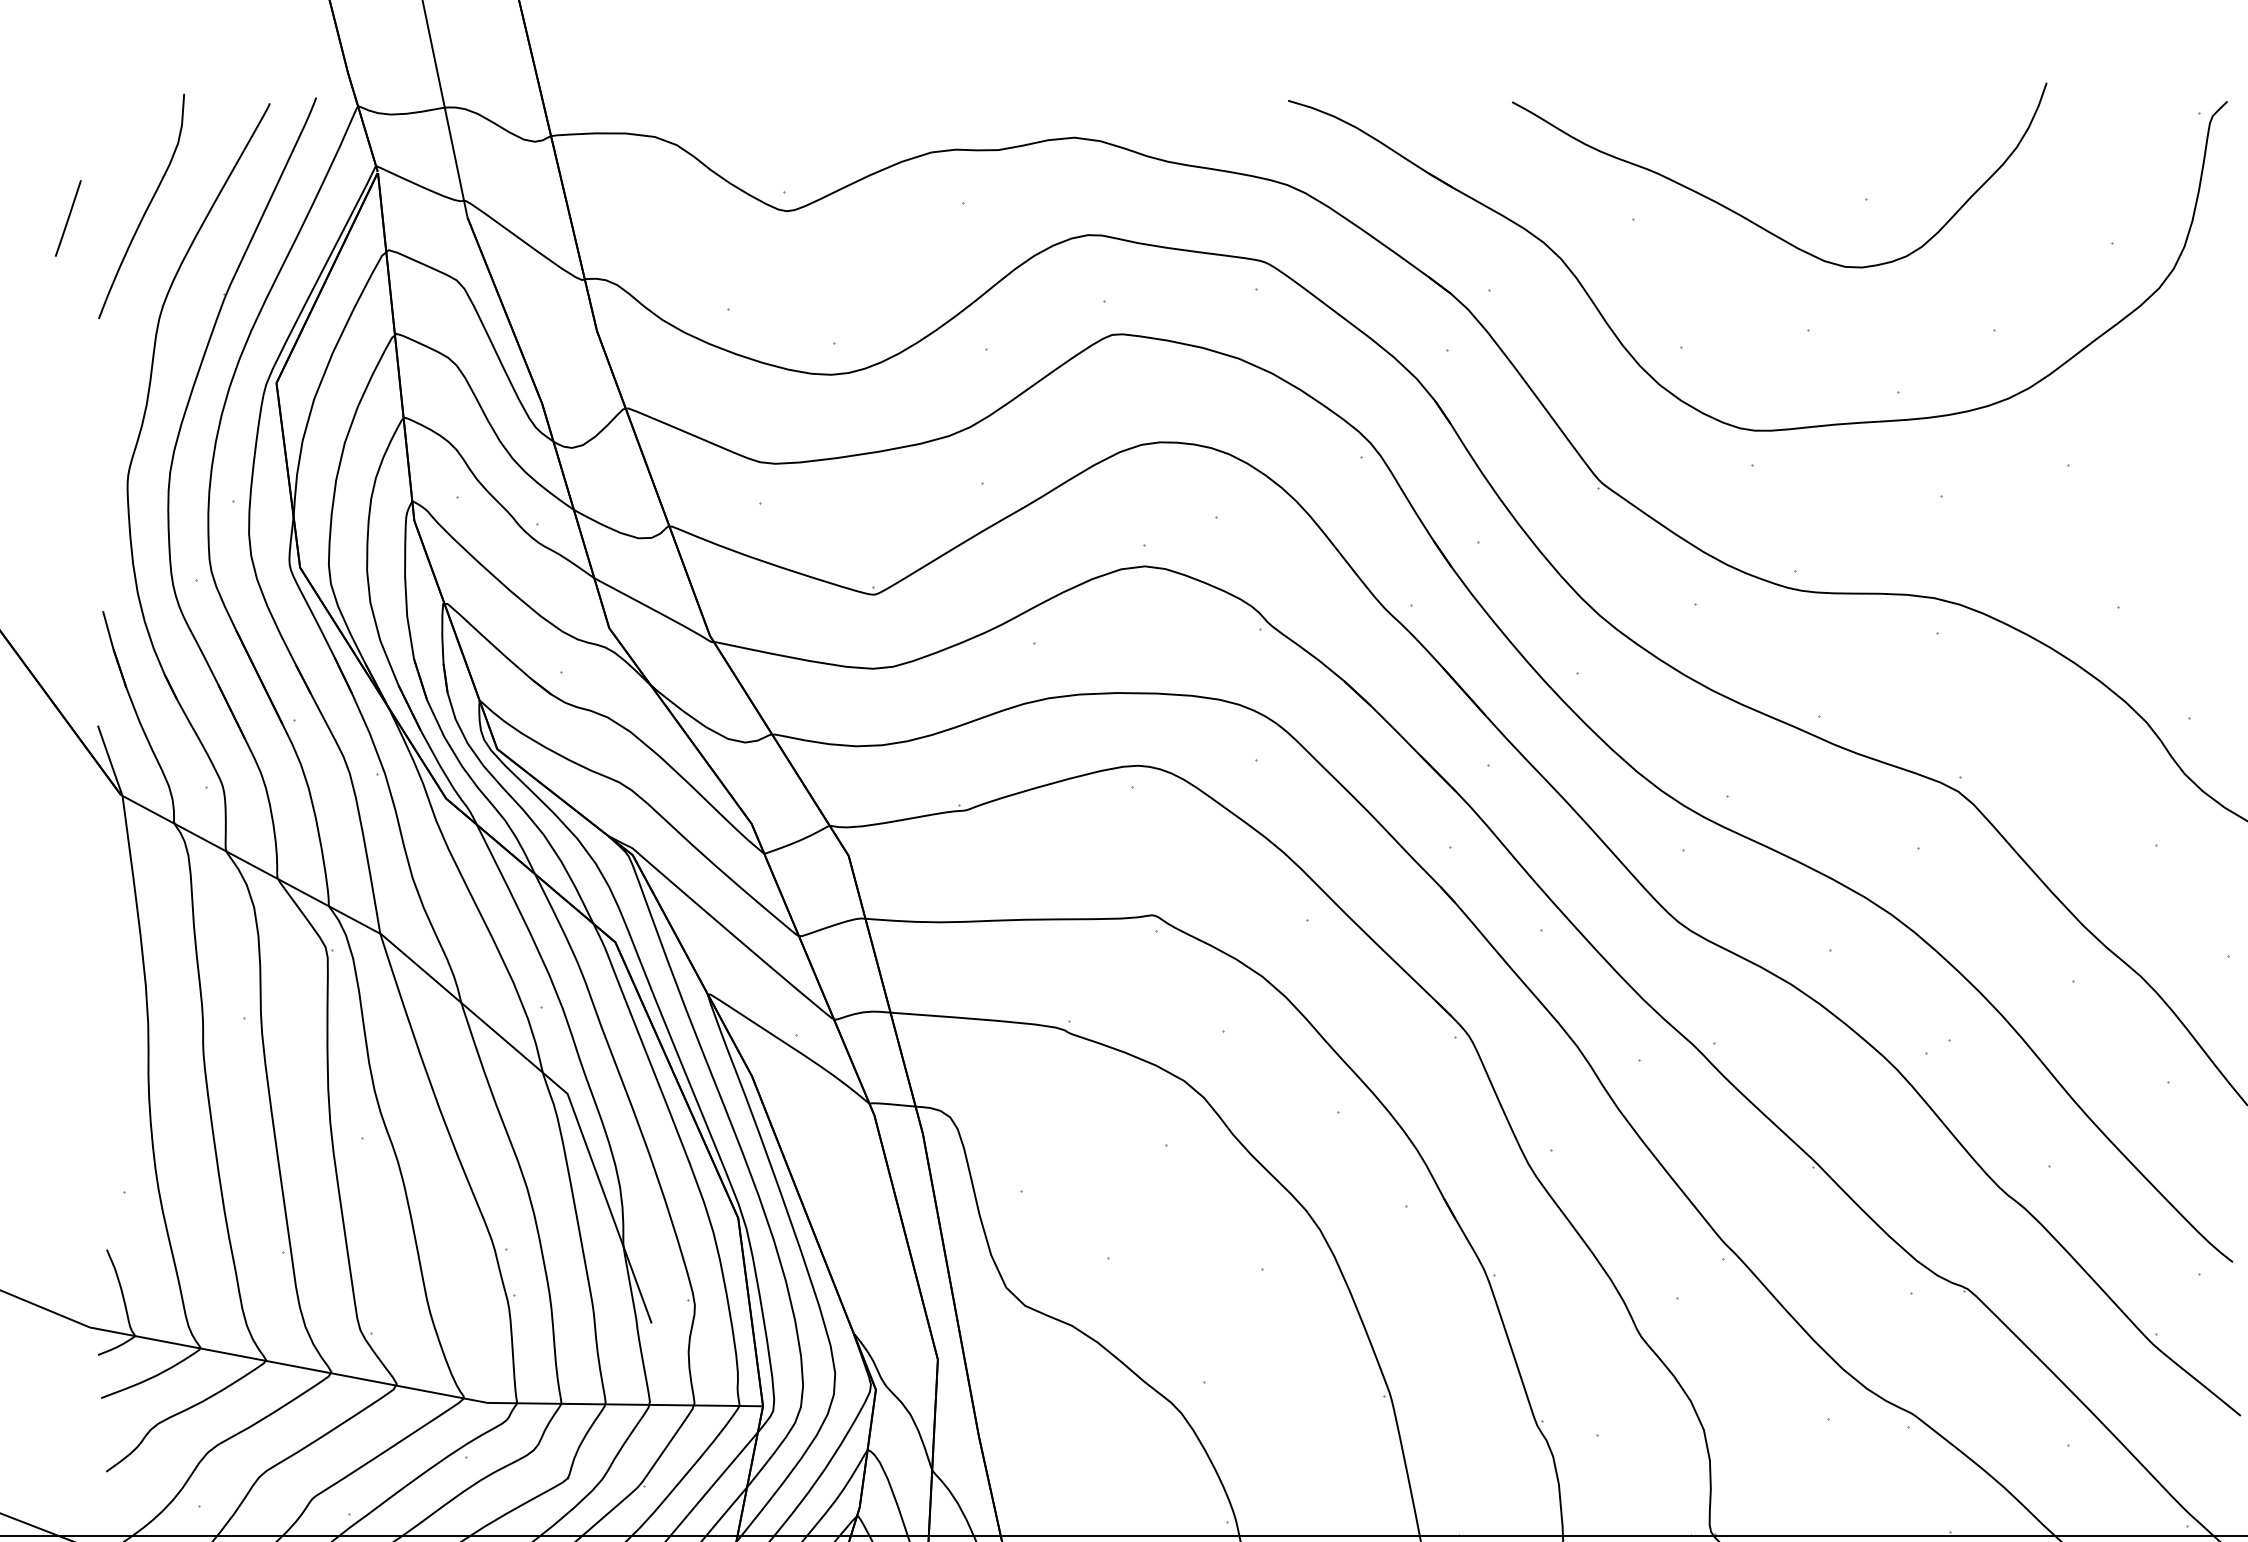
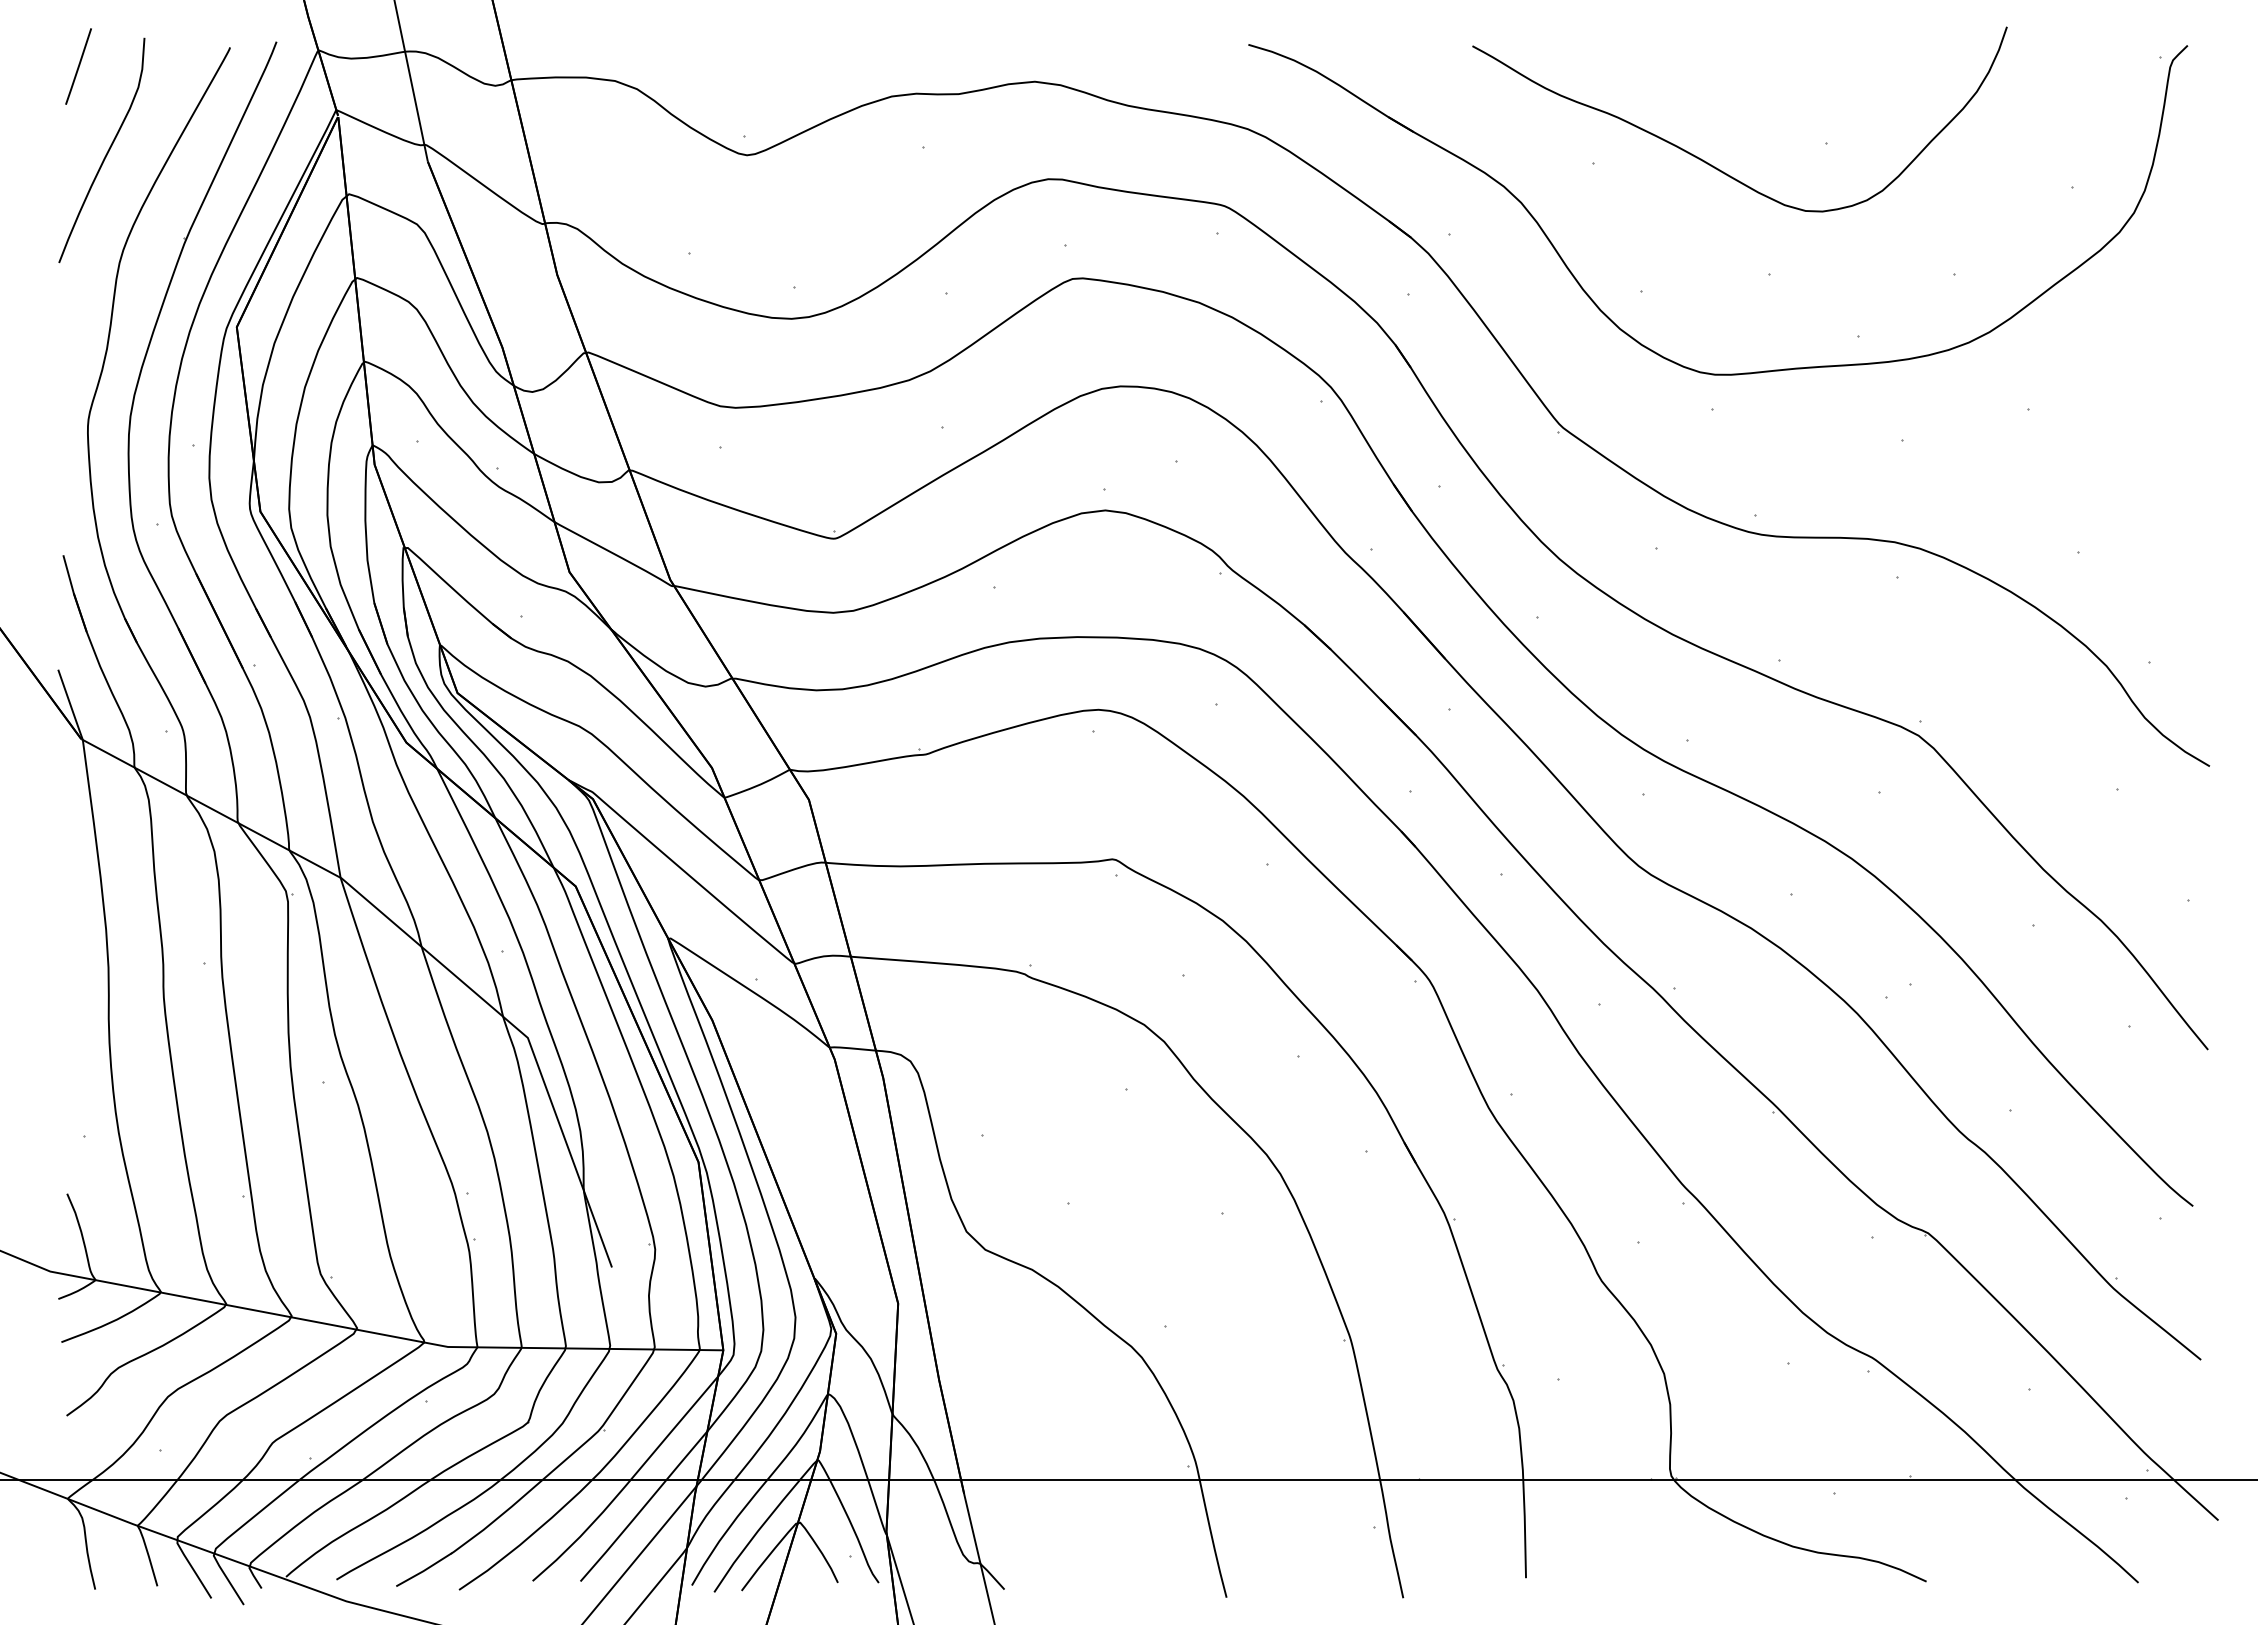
line: (68, 218) -> (78, 66), moved

